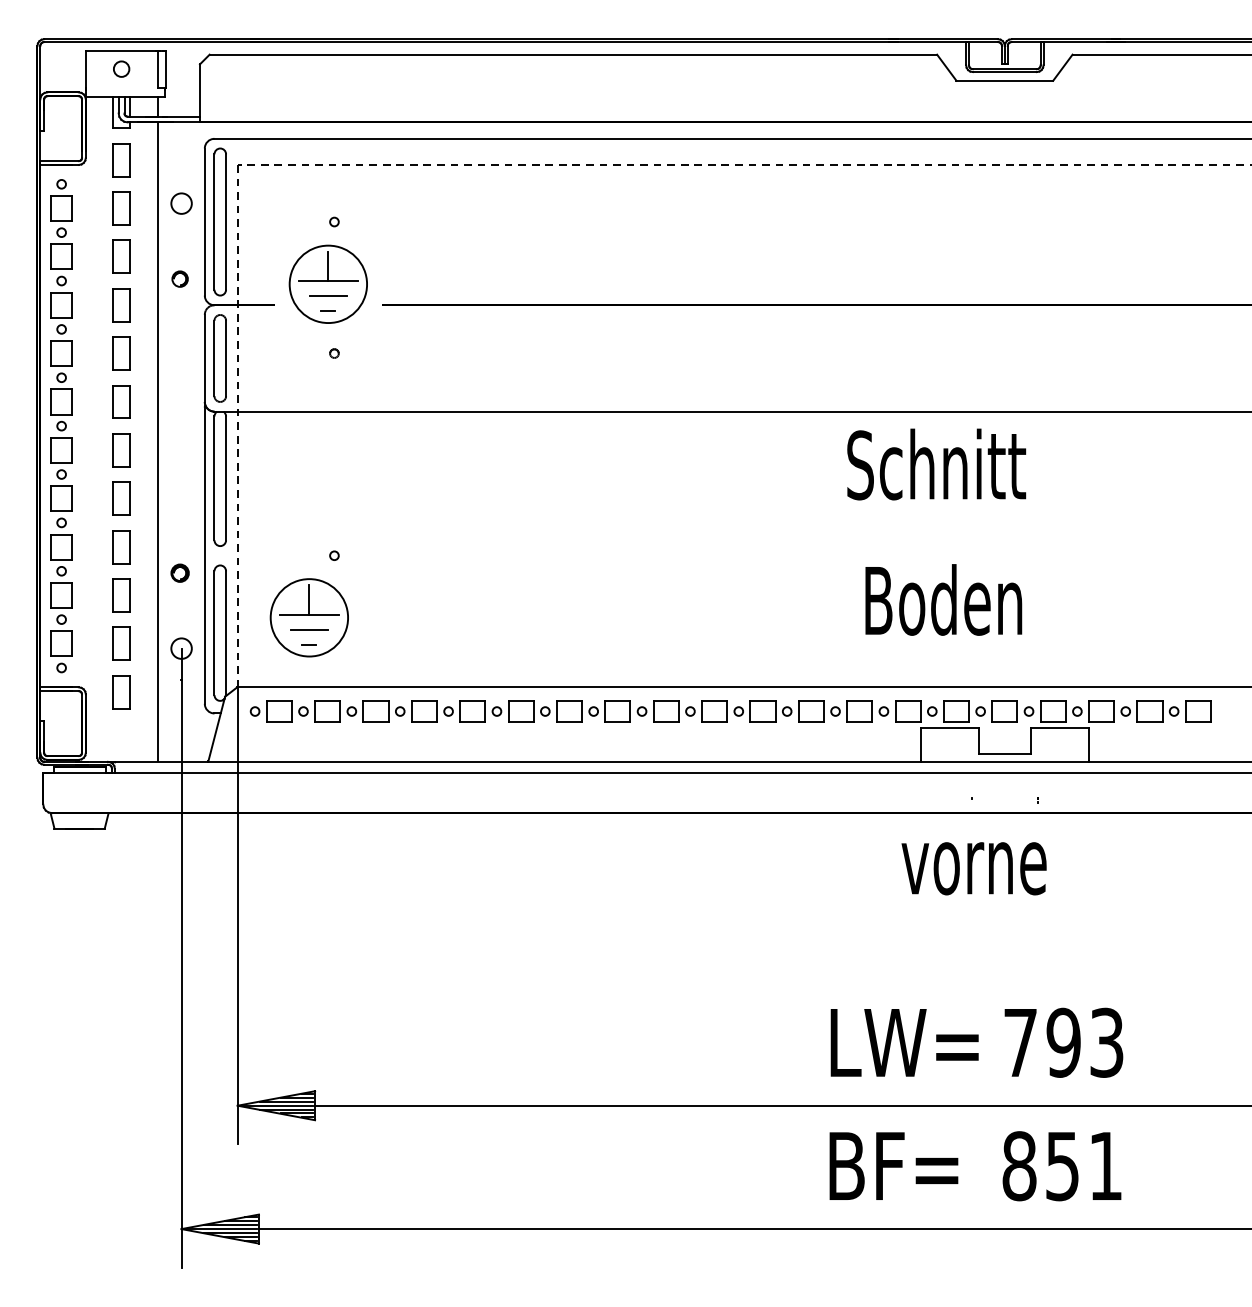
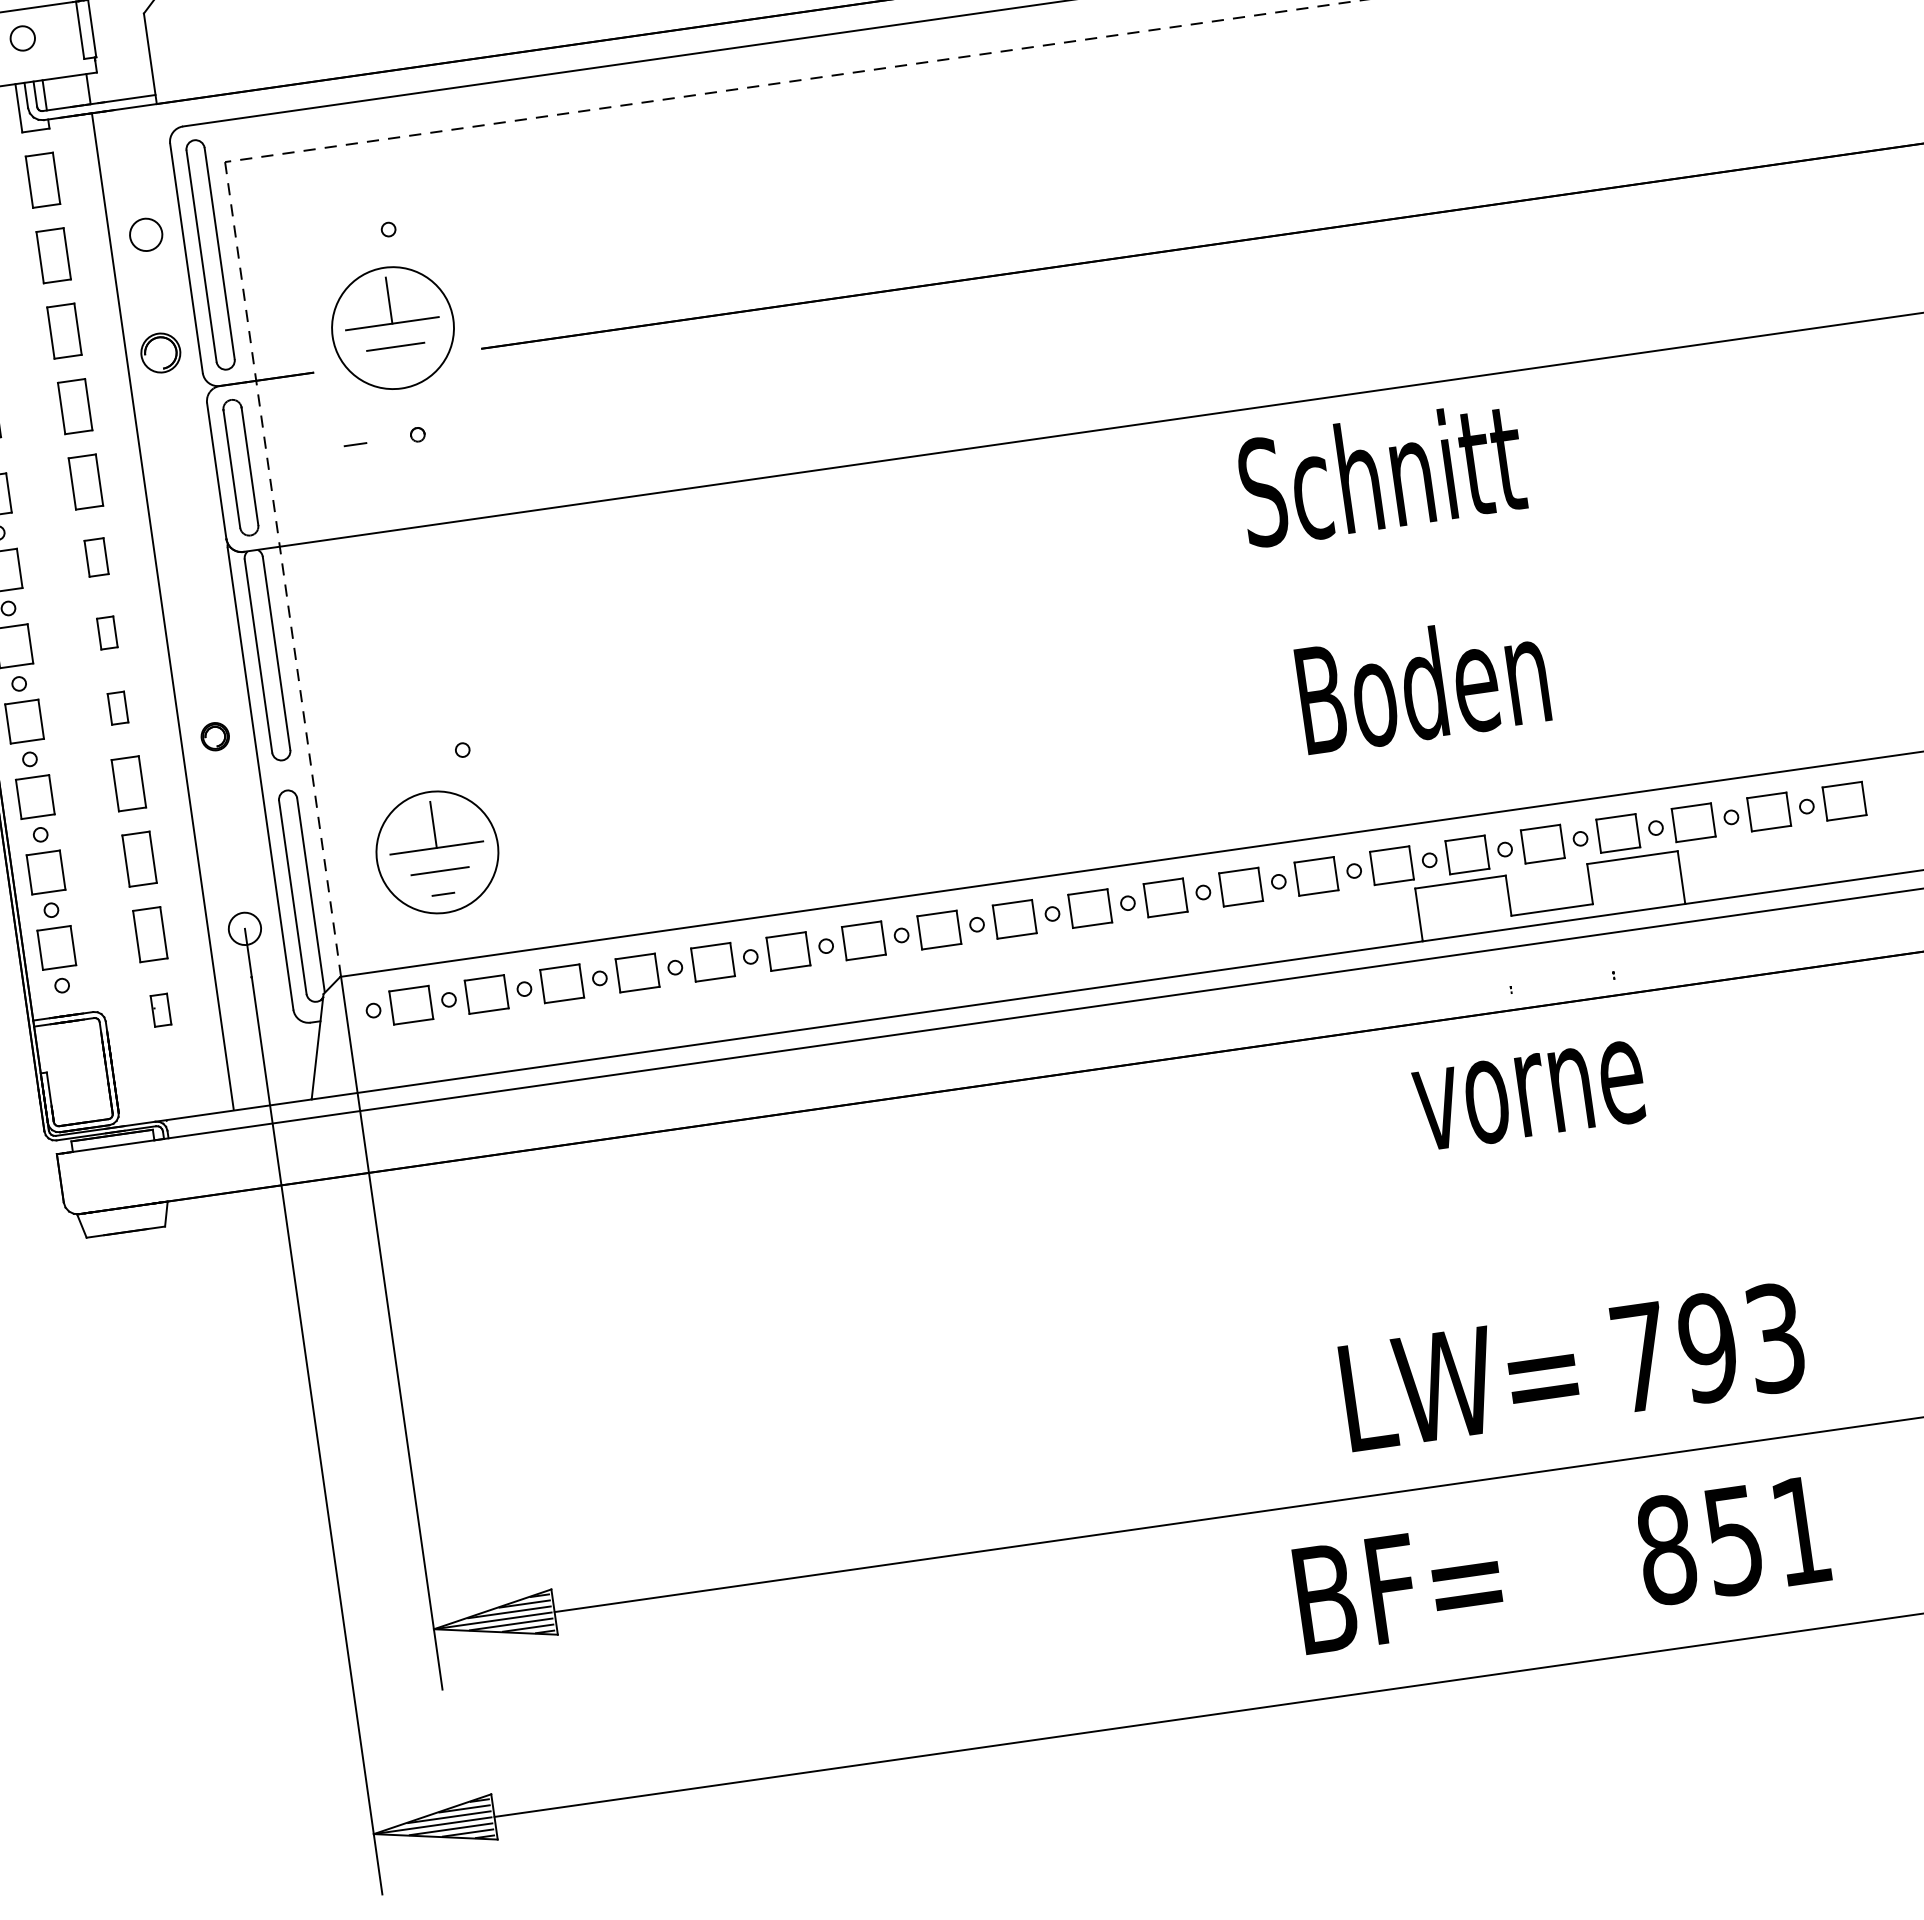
circle: (179, 278) -> (159, 352), size x1.6
line: (327, 310) -> (353, 443), moved
part: (121, 401) -> (96, 556), size x0.7
part: (121, 450) -> (107, 633), size x0.6
part: (121, 498) -> (117, 708), size x0.6
part: (179, 572) -> (214, 735), moved
part: (121, 692) -> (160, 1010), size x0.6
text: (893, 1165) -> (1398, 1587), moved

